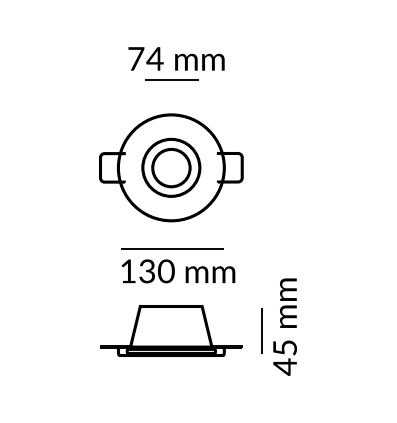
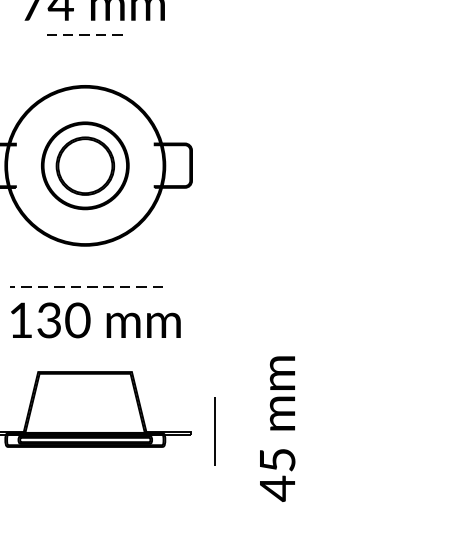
line: (172, 80) -> (87, 35), solid -> dashed
line: (171, 248) -> (85, 286), solid -> dashed
text: (284, 326) -> (276, 428), moved
line: (261, 330) -> (213, 431), moved

